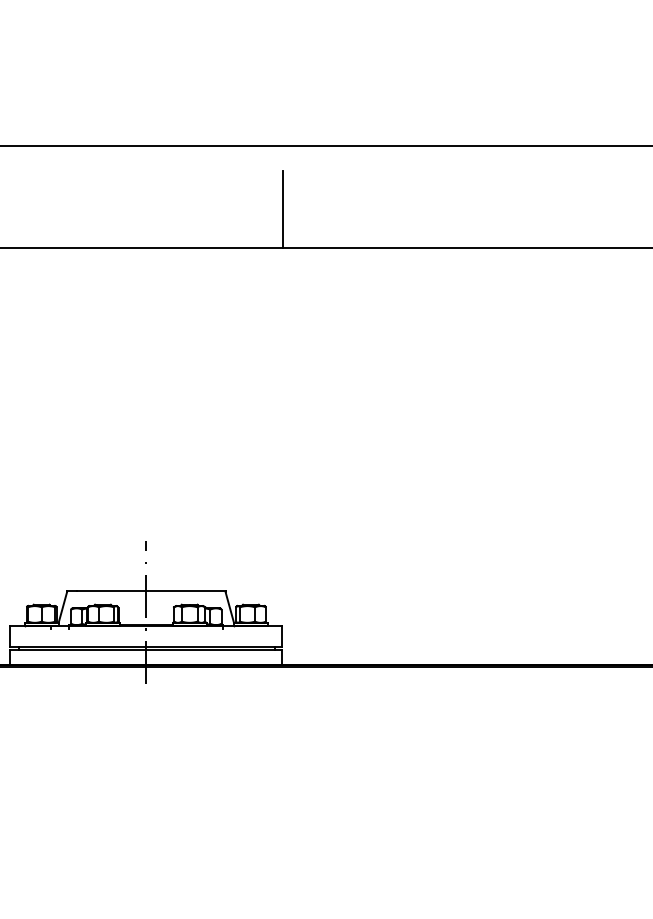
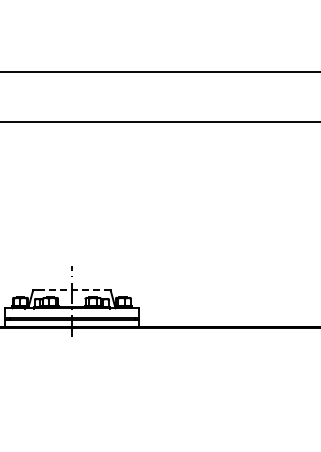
line: (281, 208) -> (138, 102), removed
line: (151, 590) -> (74, 290), solid -> dashed

